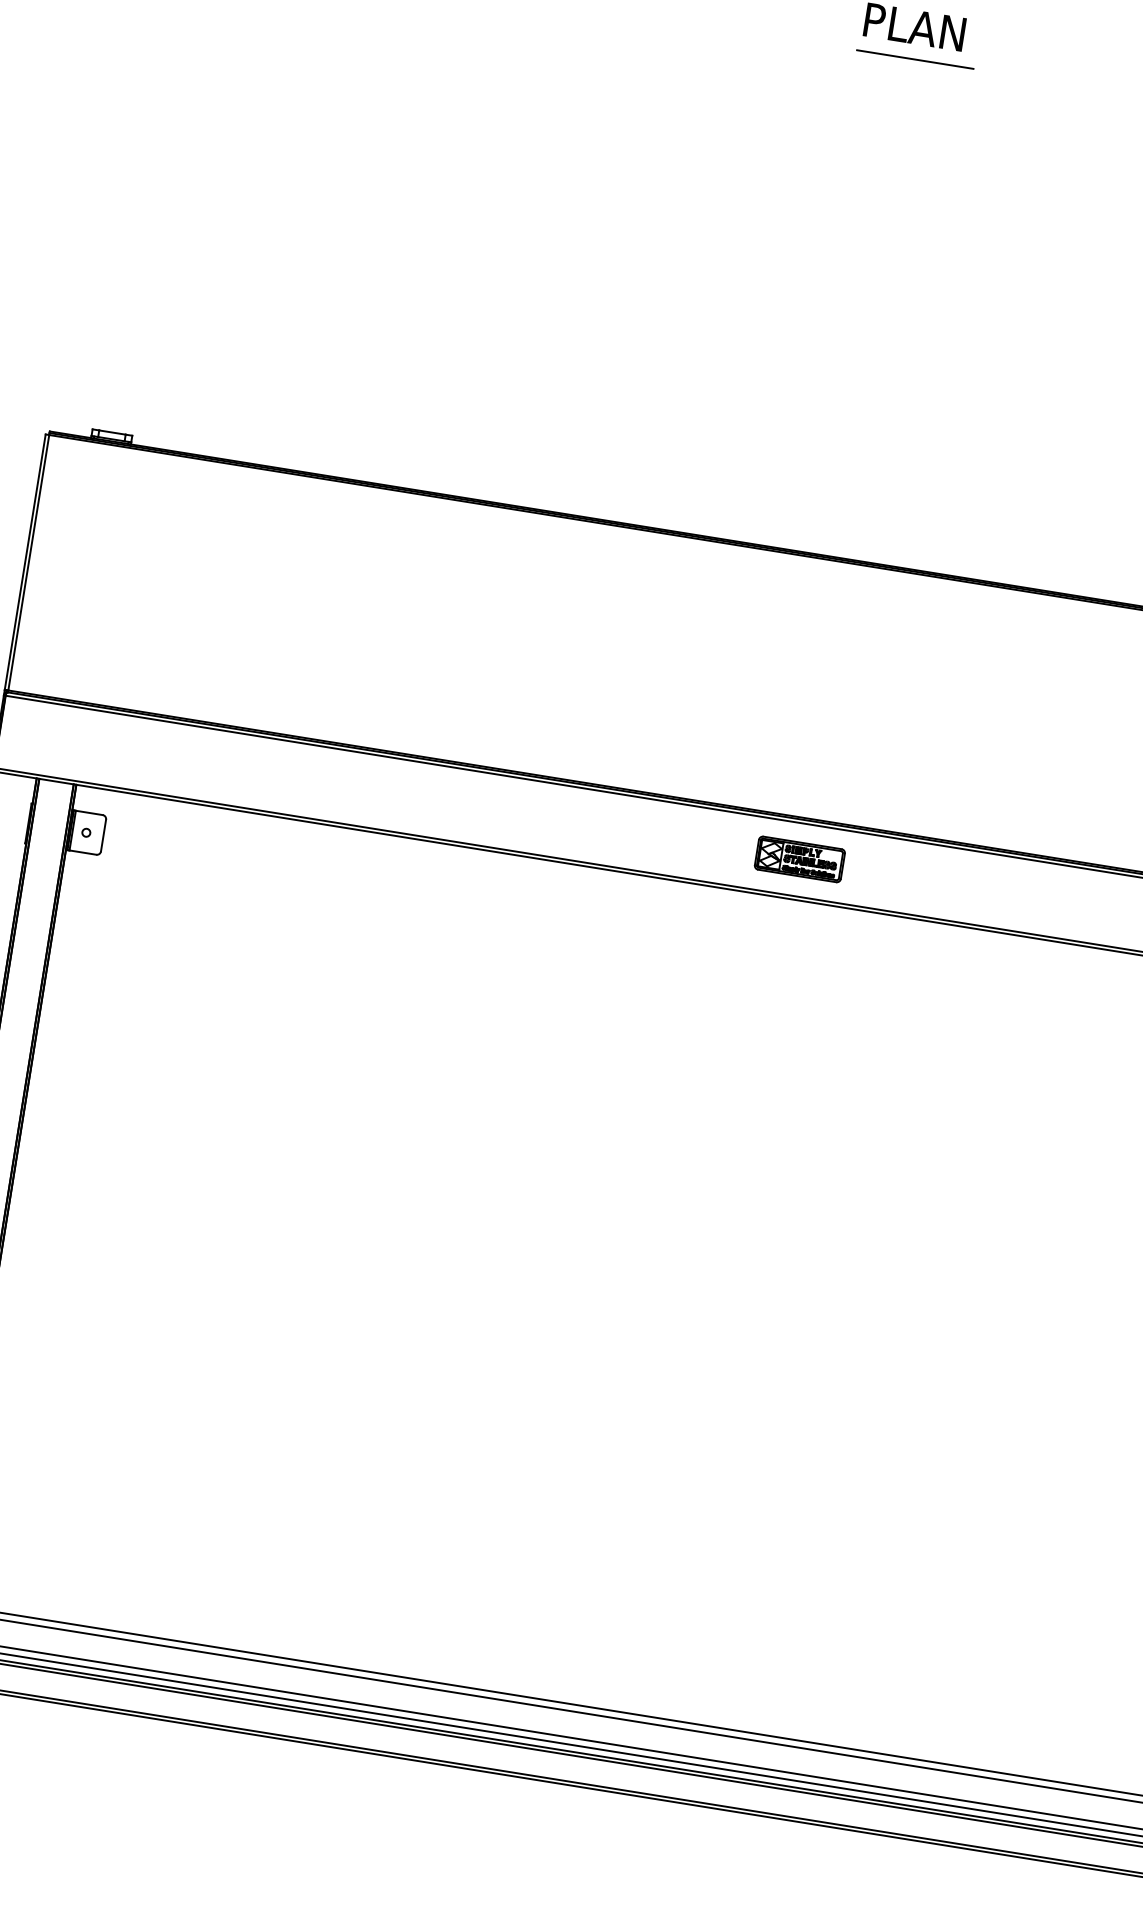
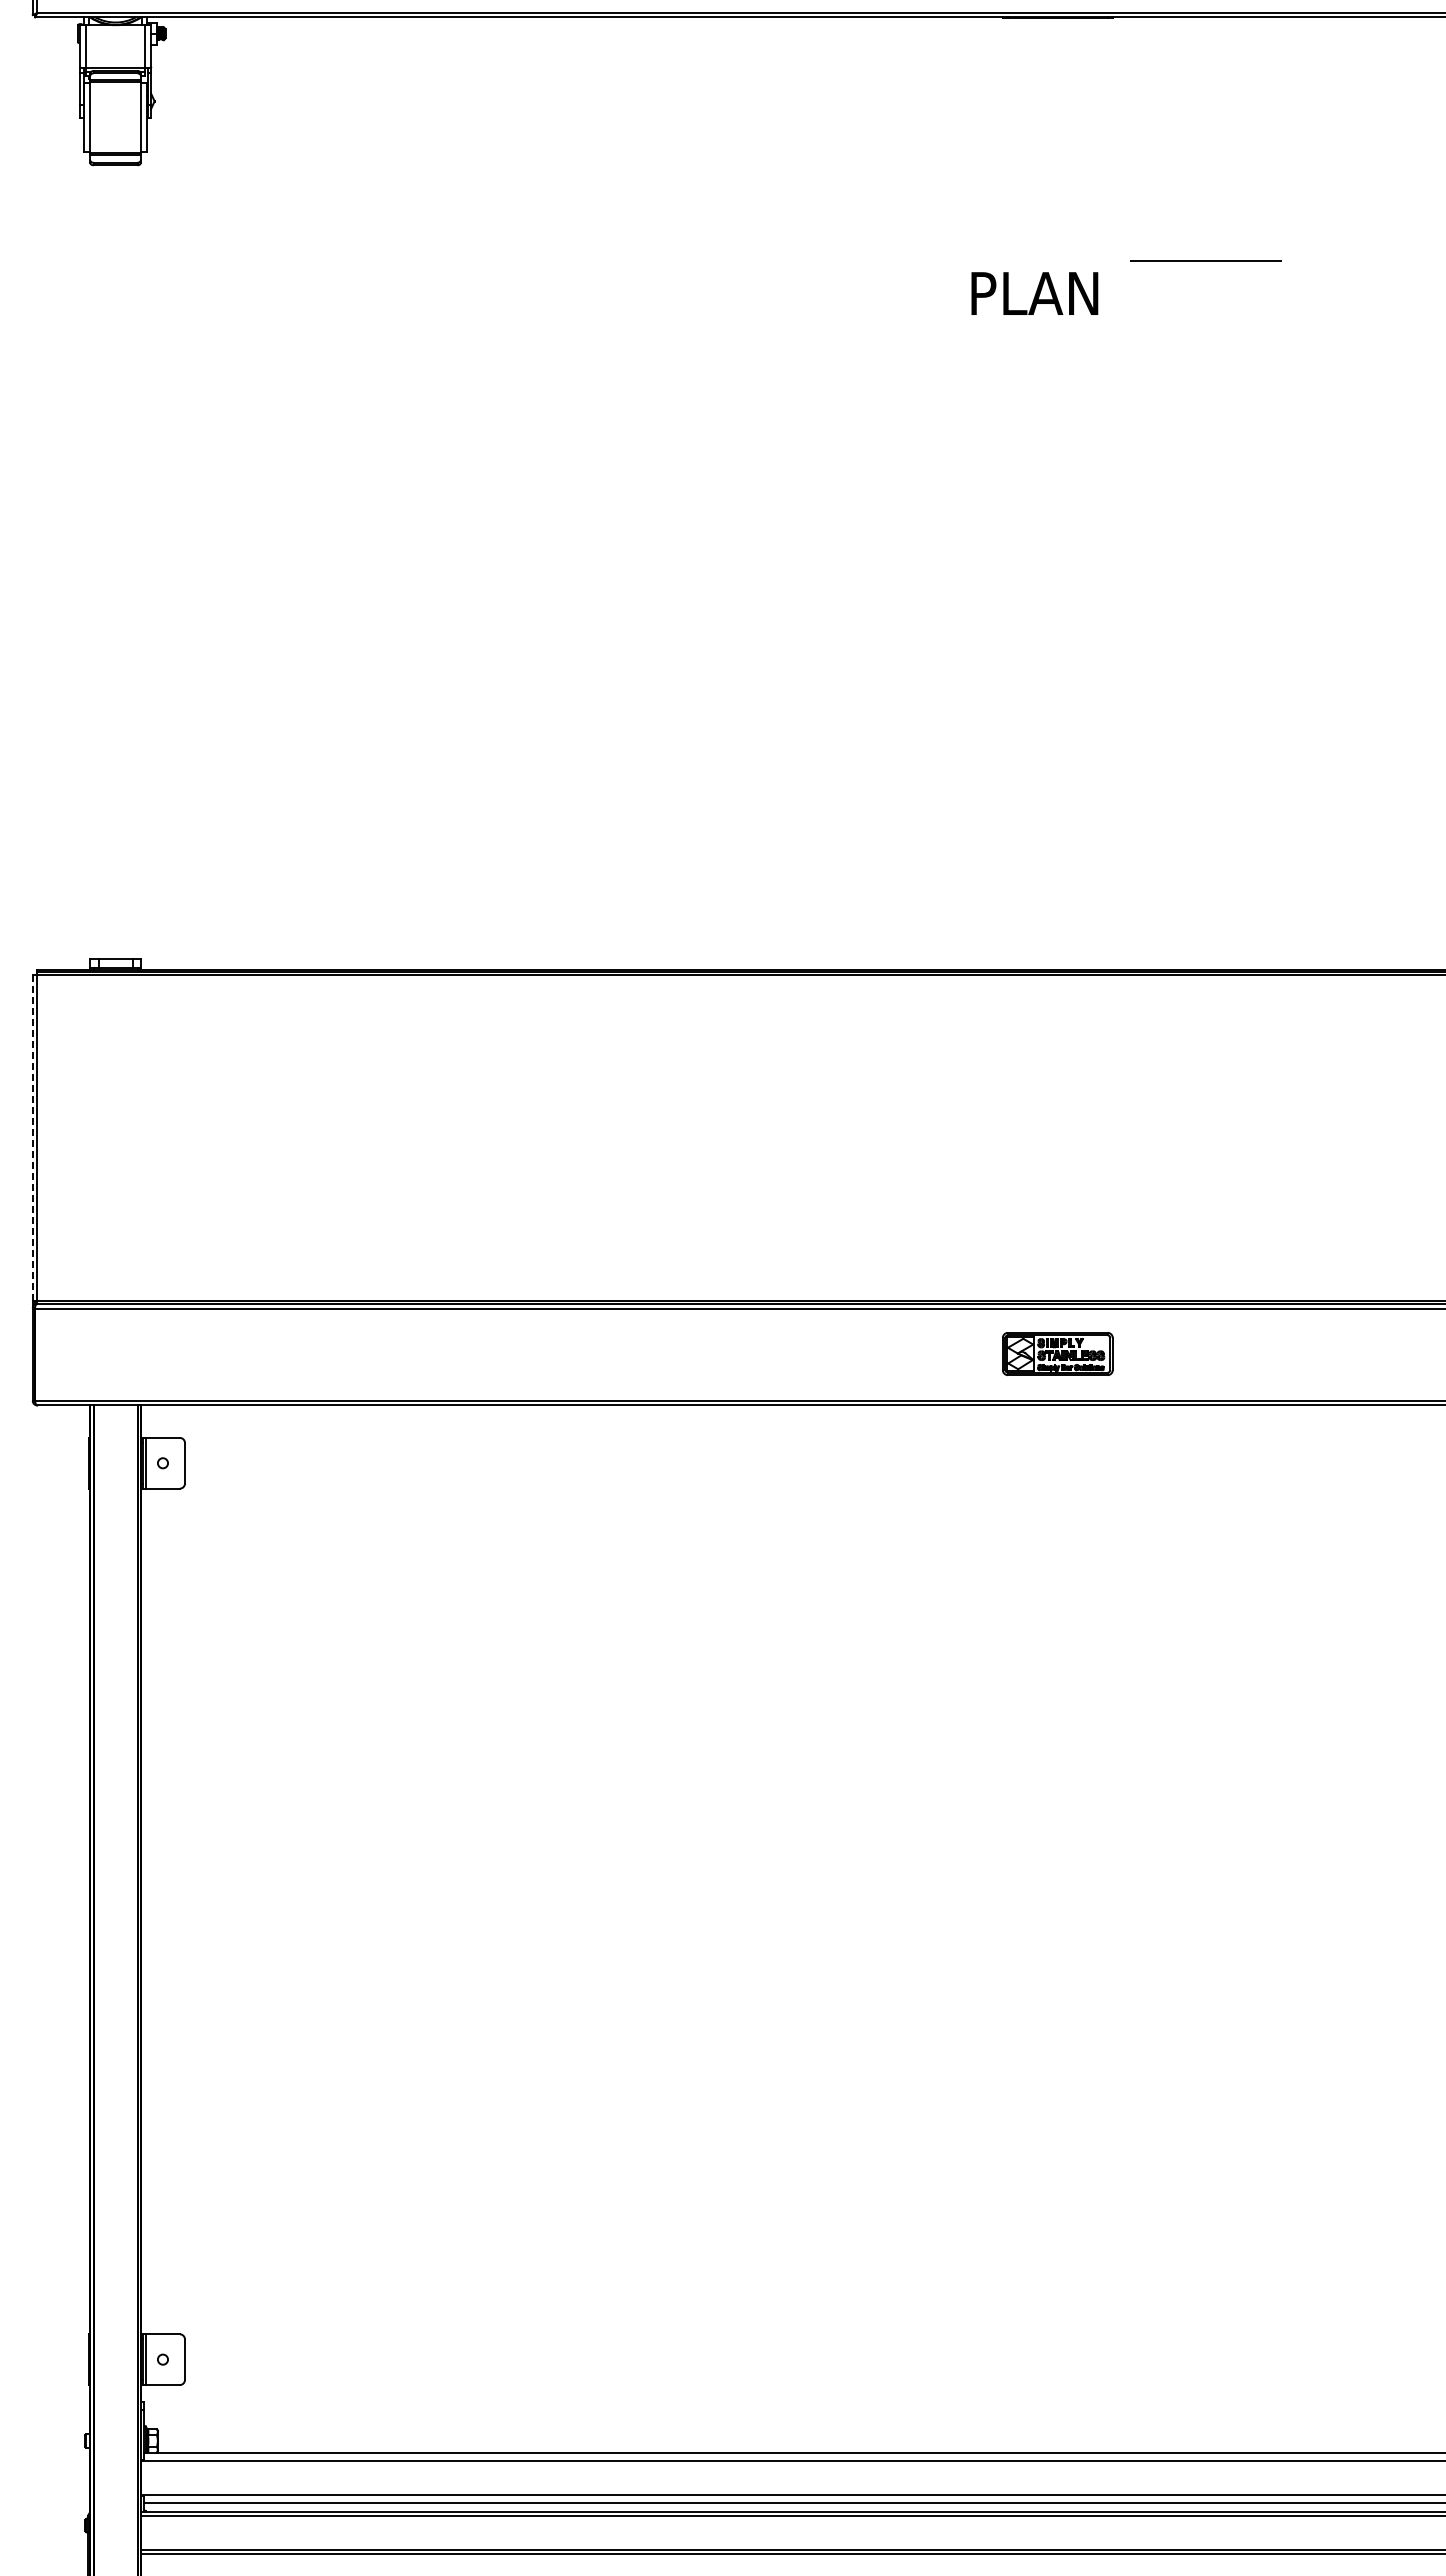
line: (914, 59) -> (1205, 260), moved
line: (24, 562) -> (32, 1138), solid -> dashed

